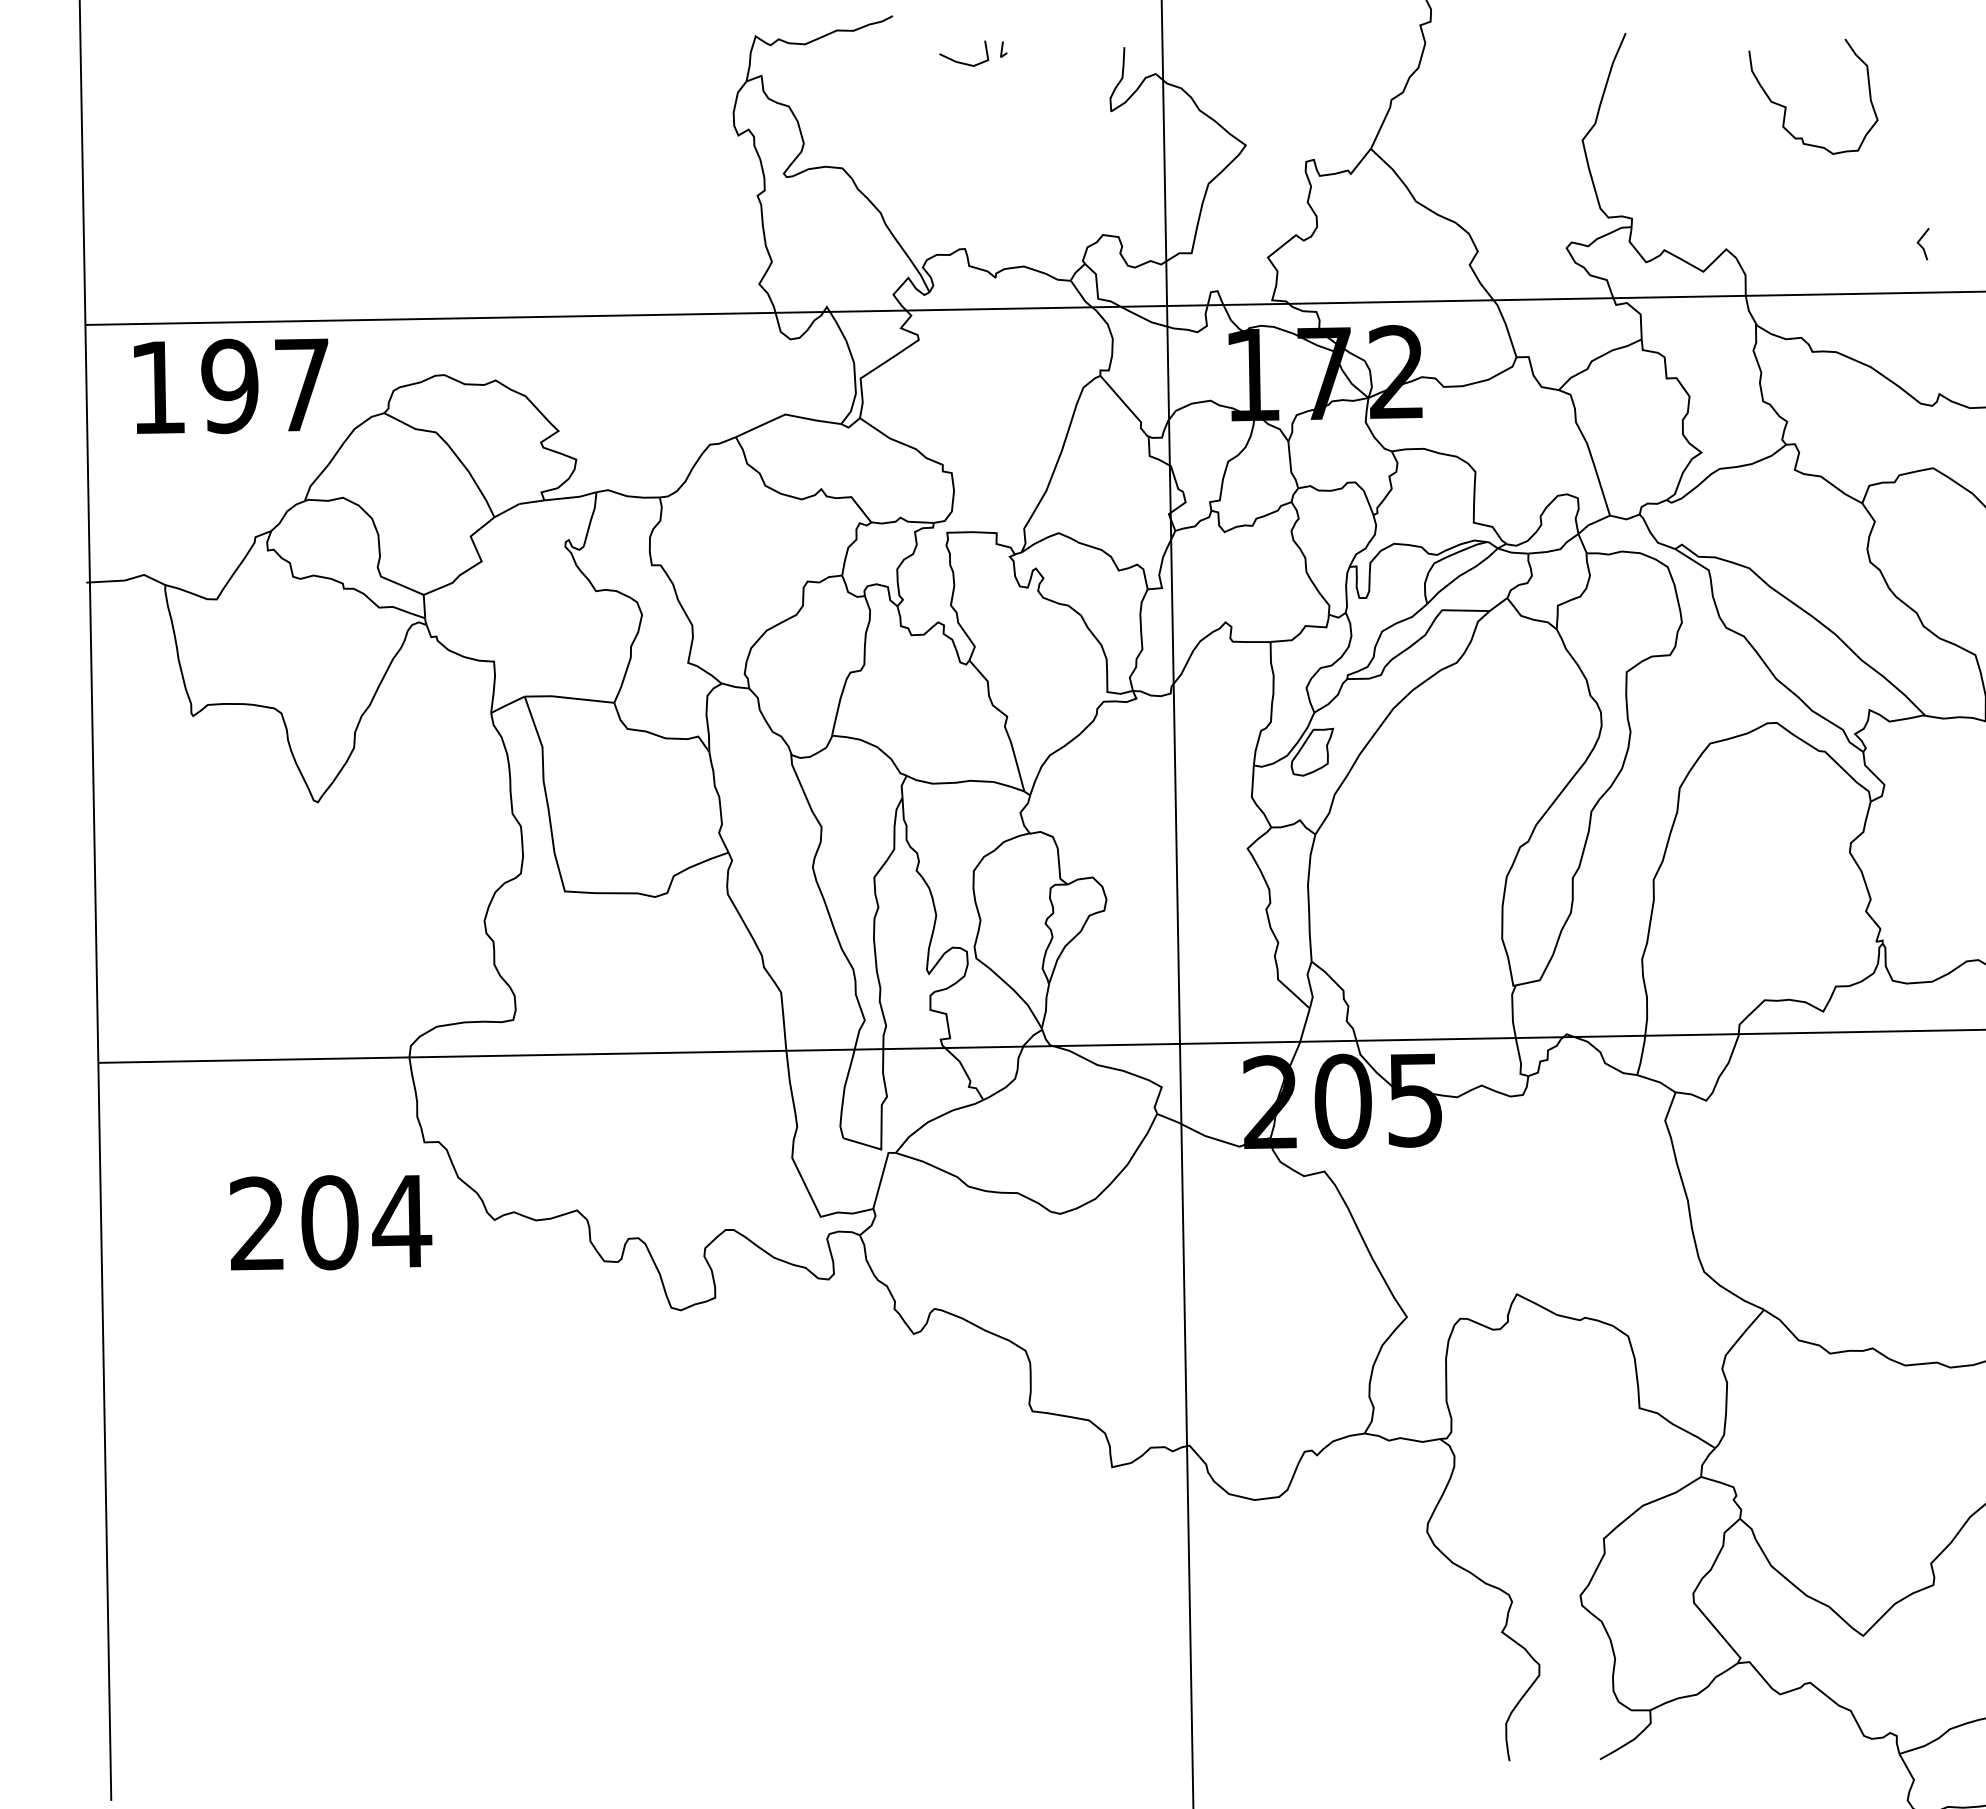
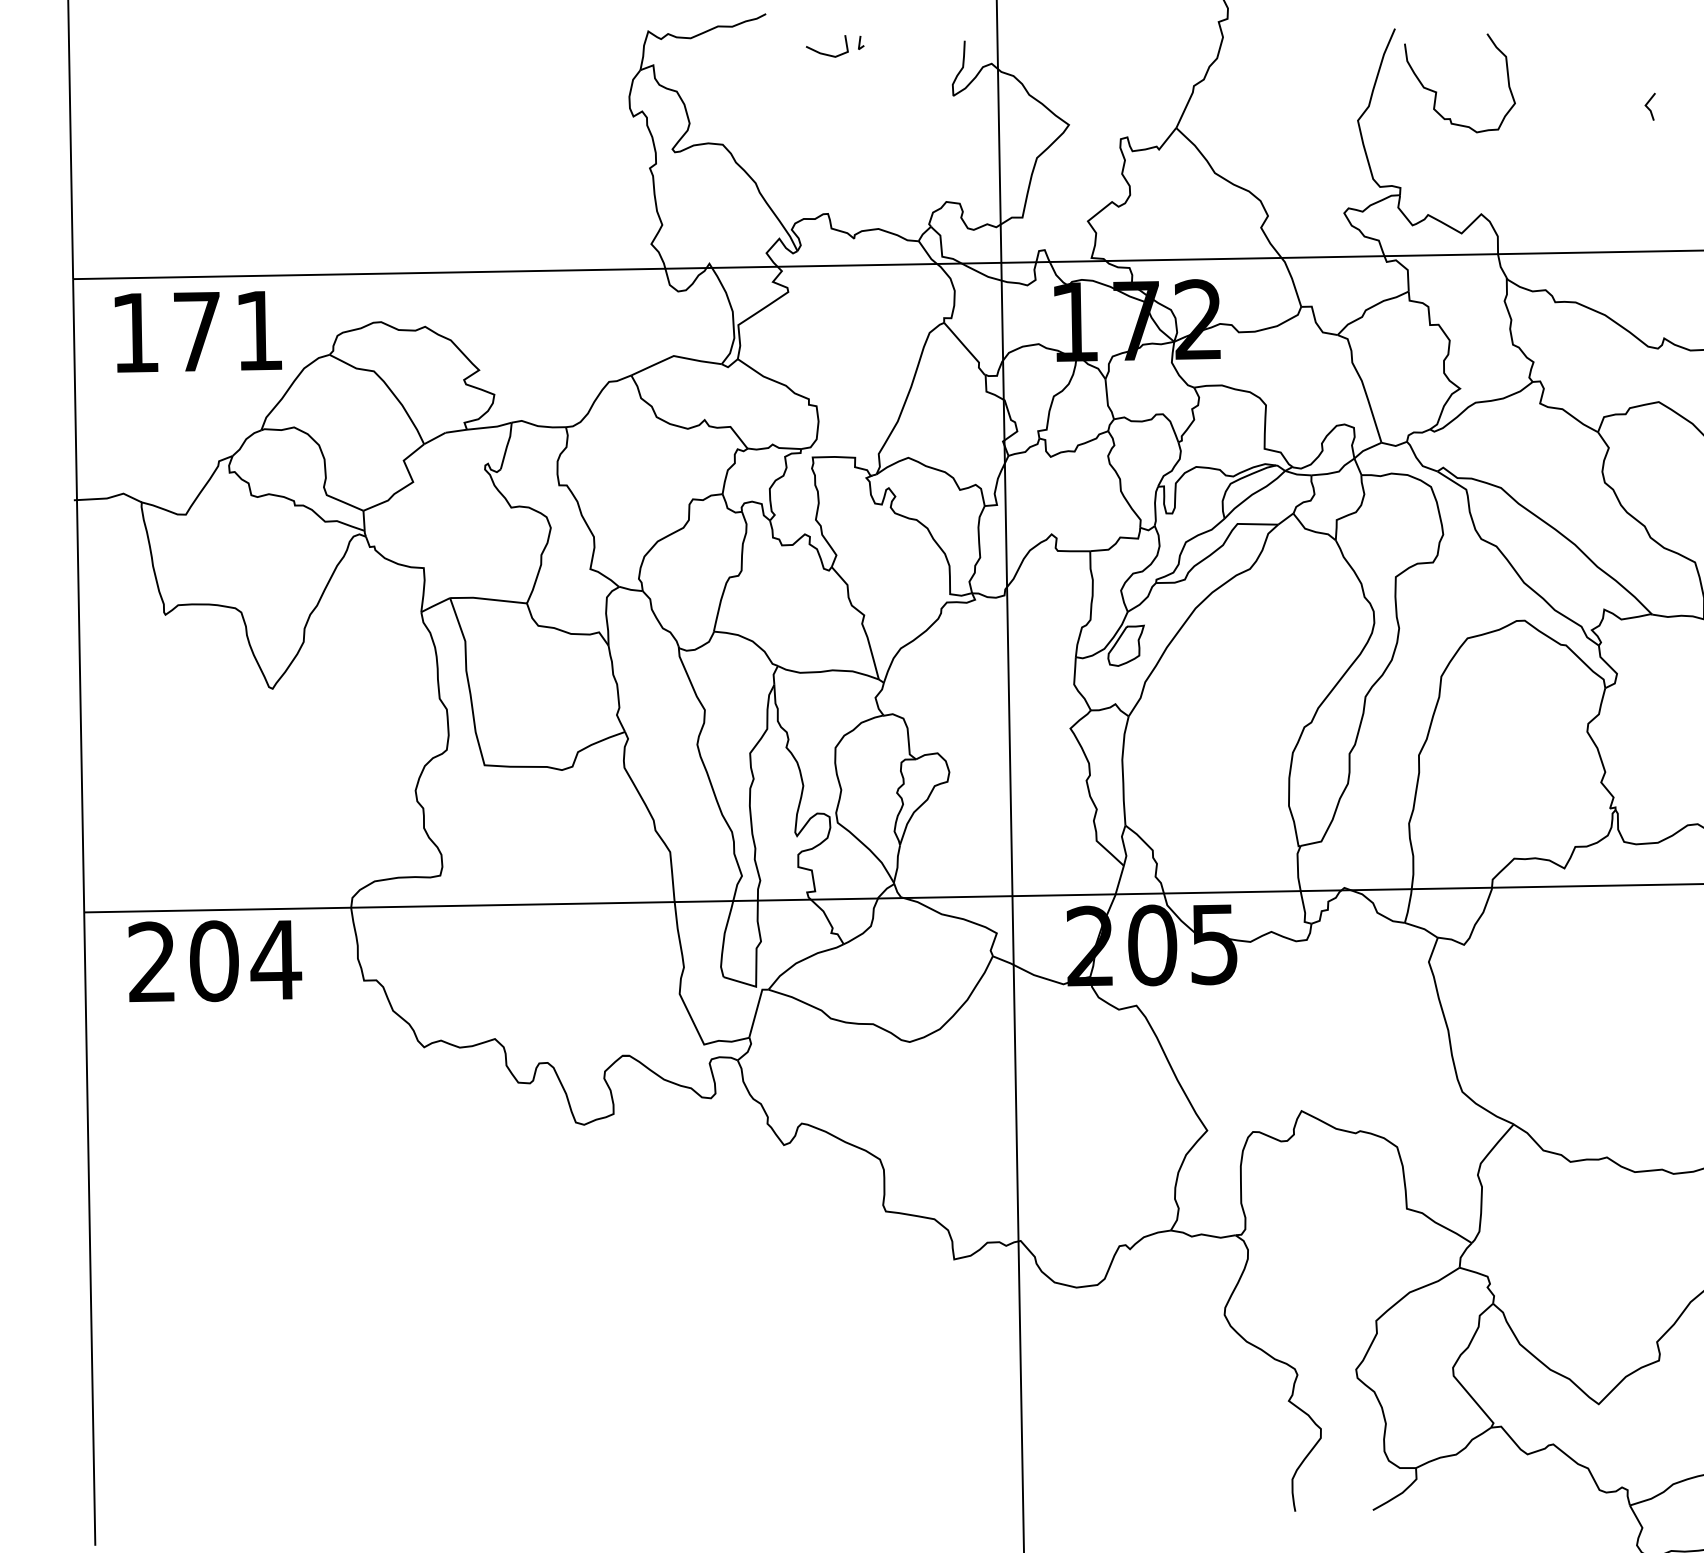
curve: (1786, 106) -> (1436, 91), moved
line: (1921, 245) -> (1648, 107), moved
text: (264, 386) -> (226, 331), 197 -> 171
text: (331, 1222) -> (215, 961), moved

